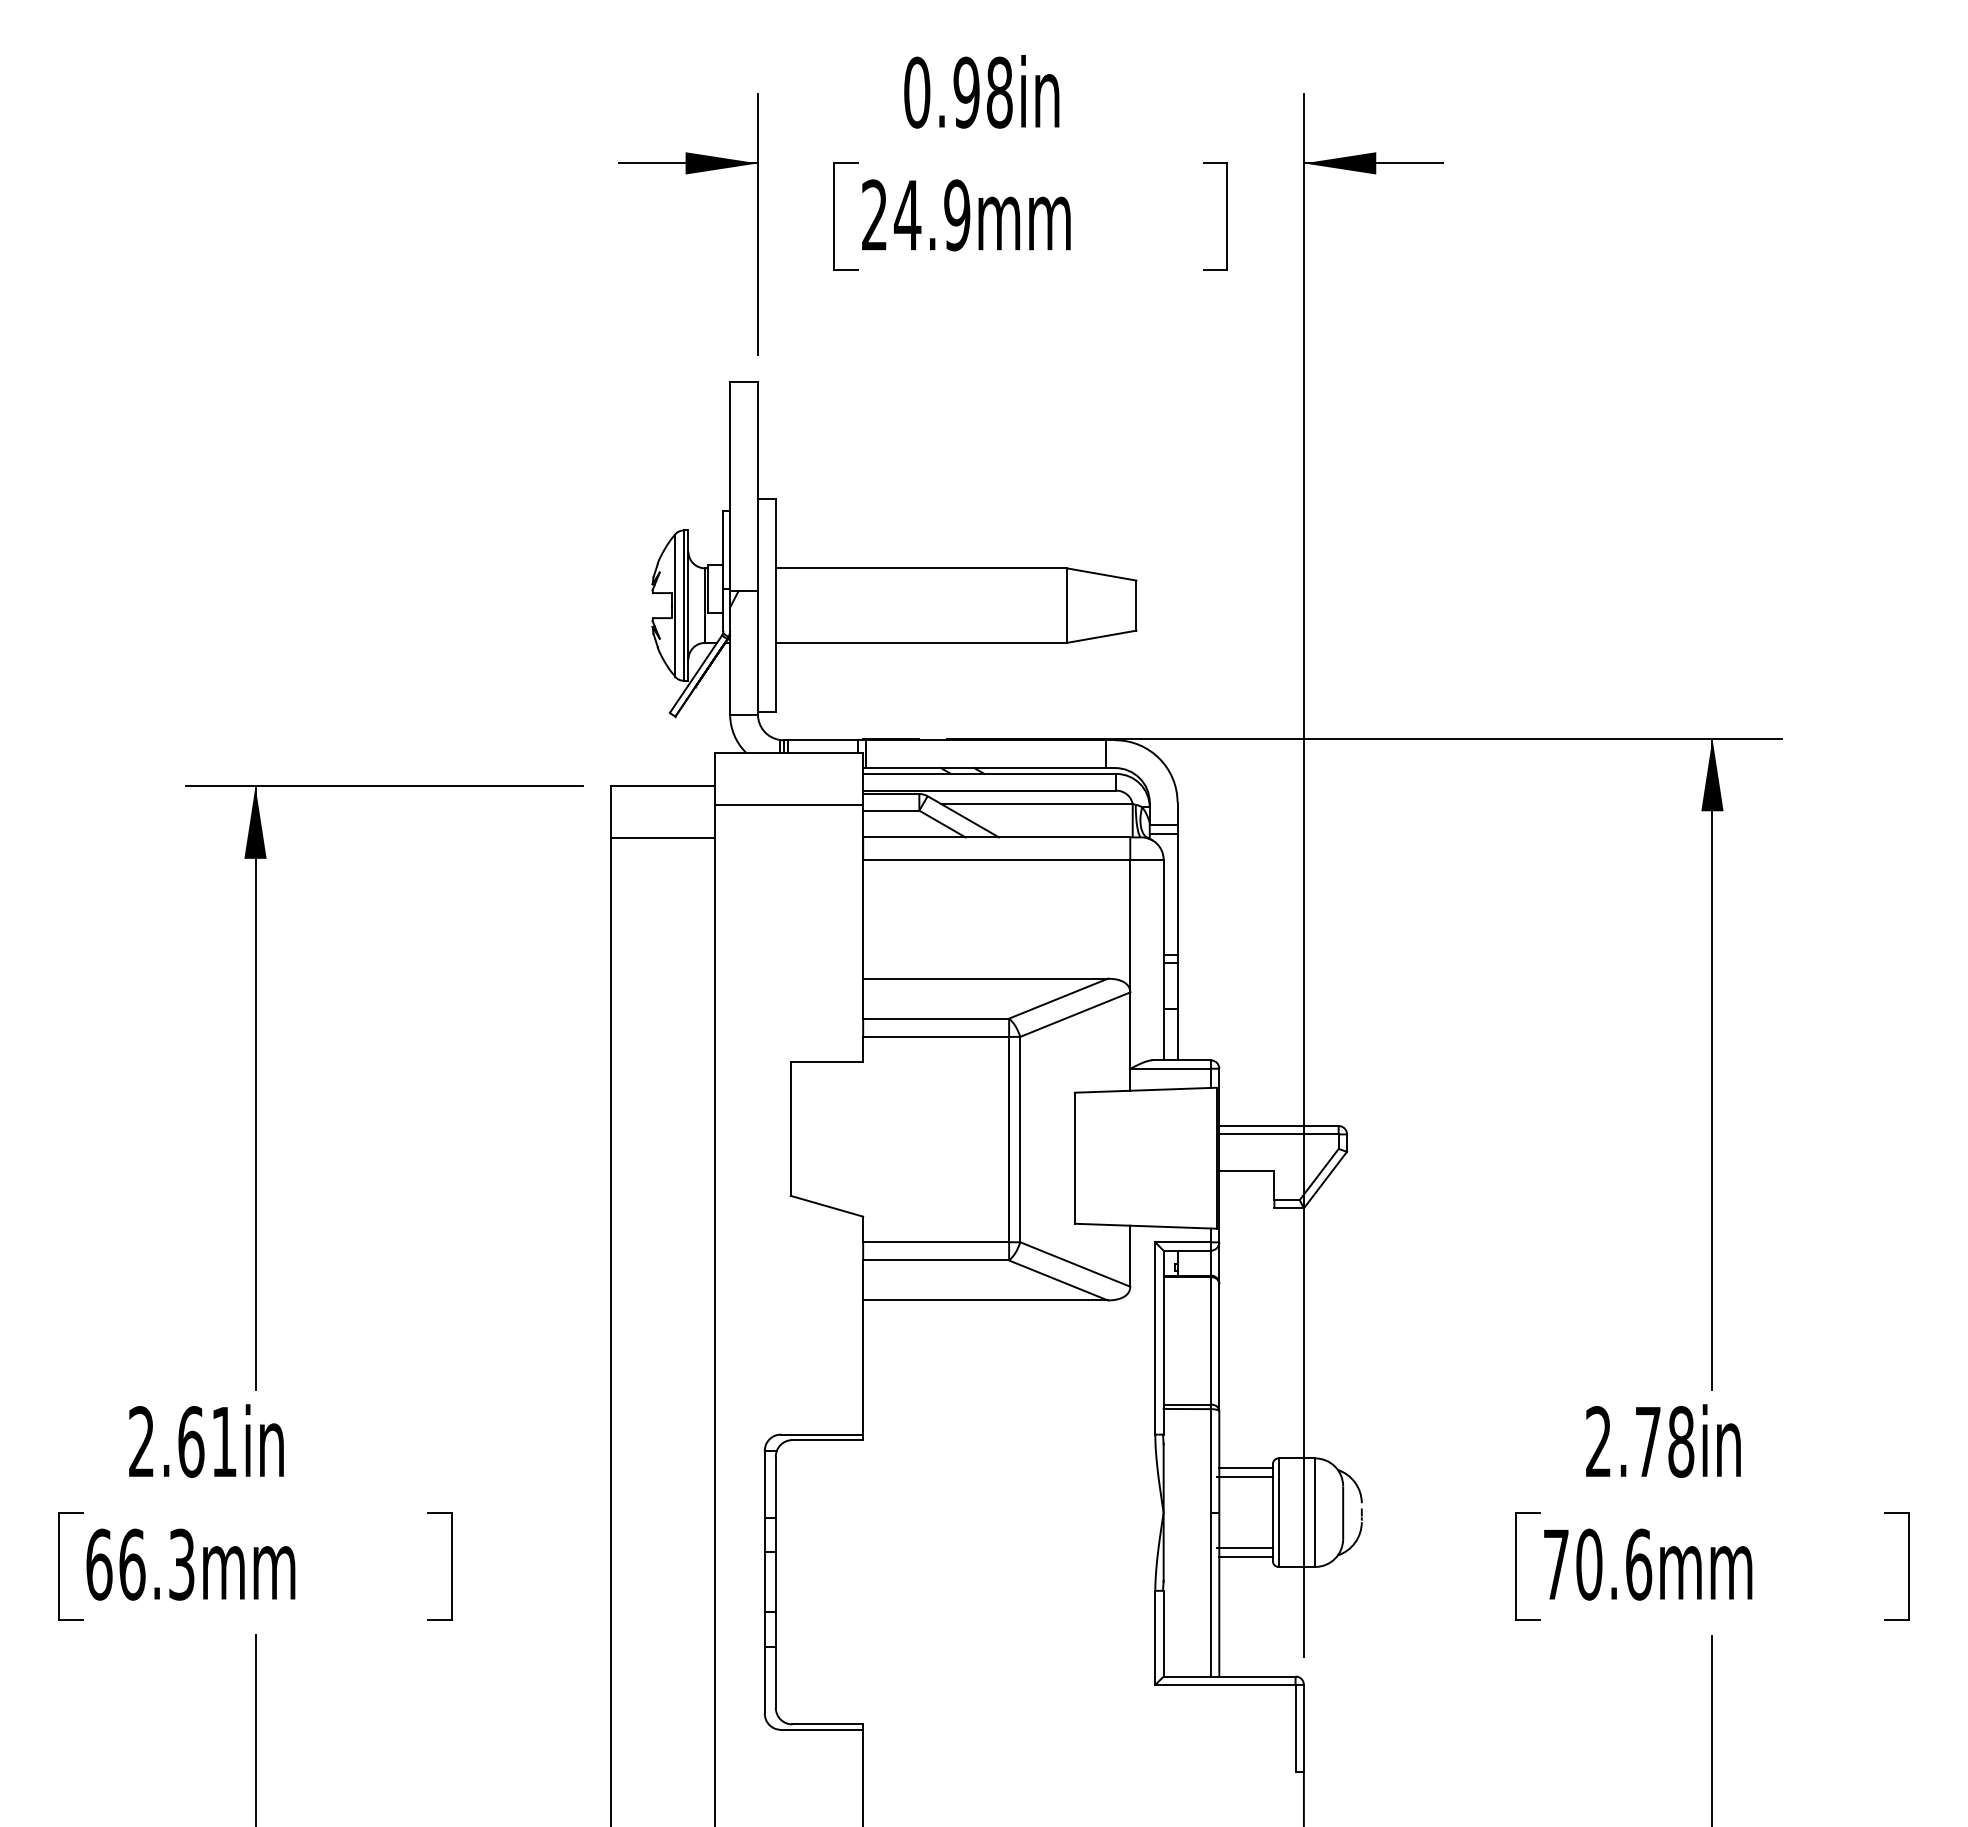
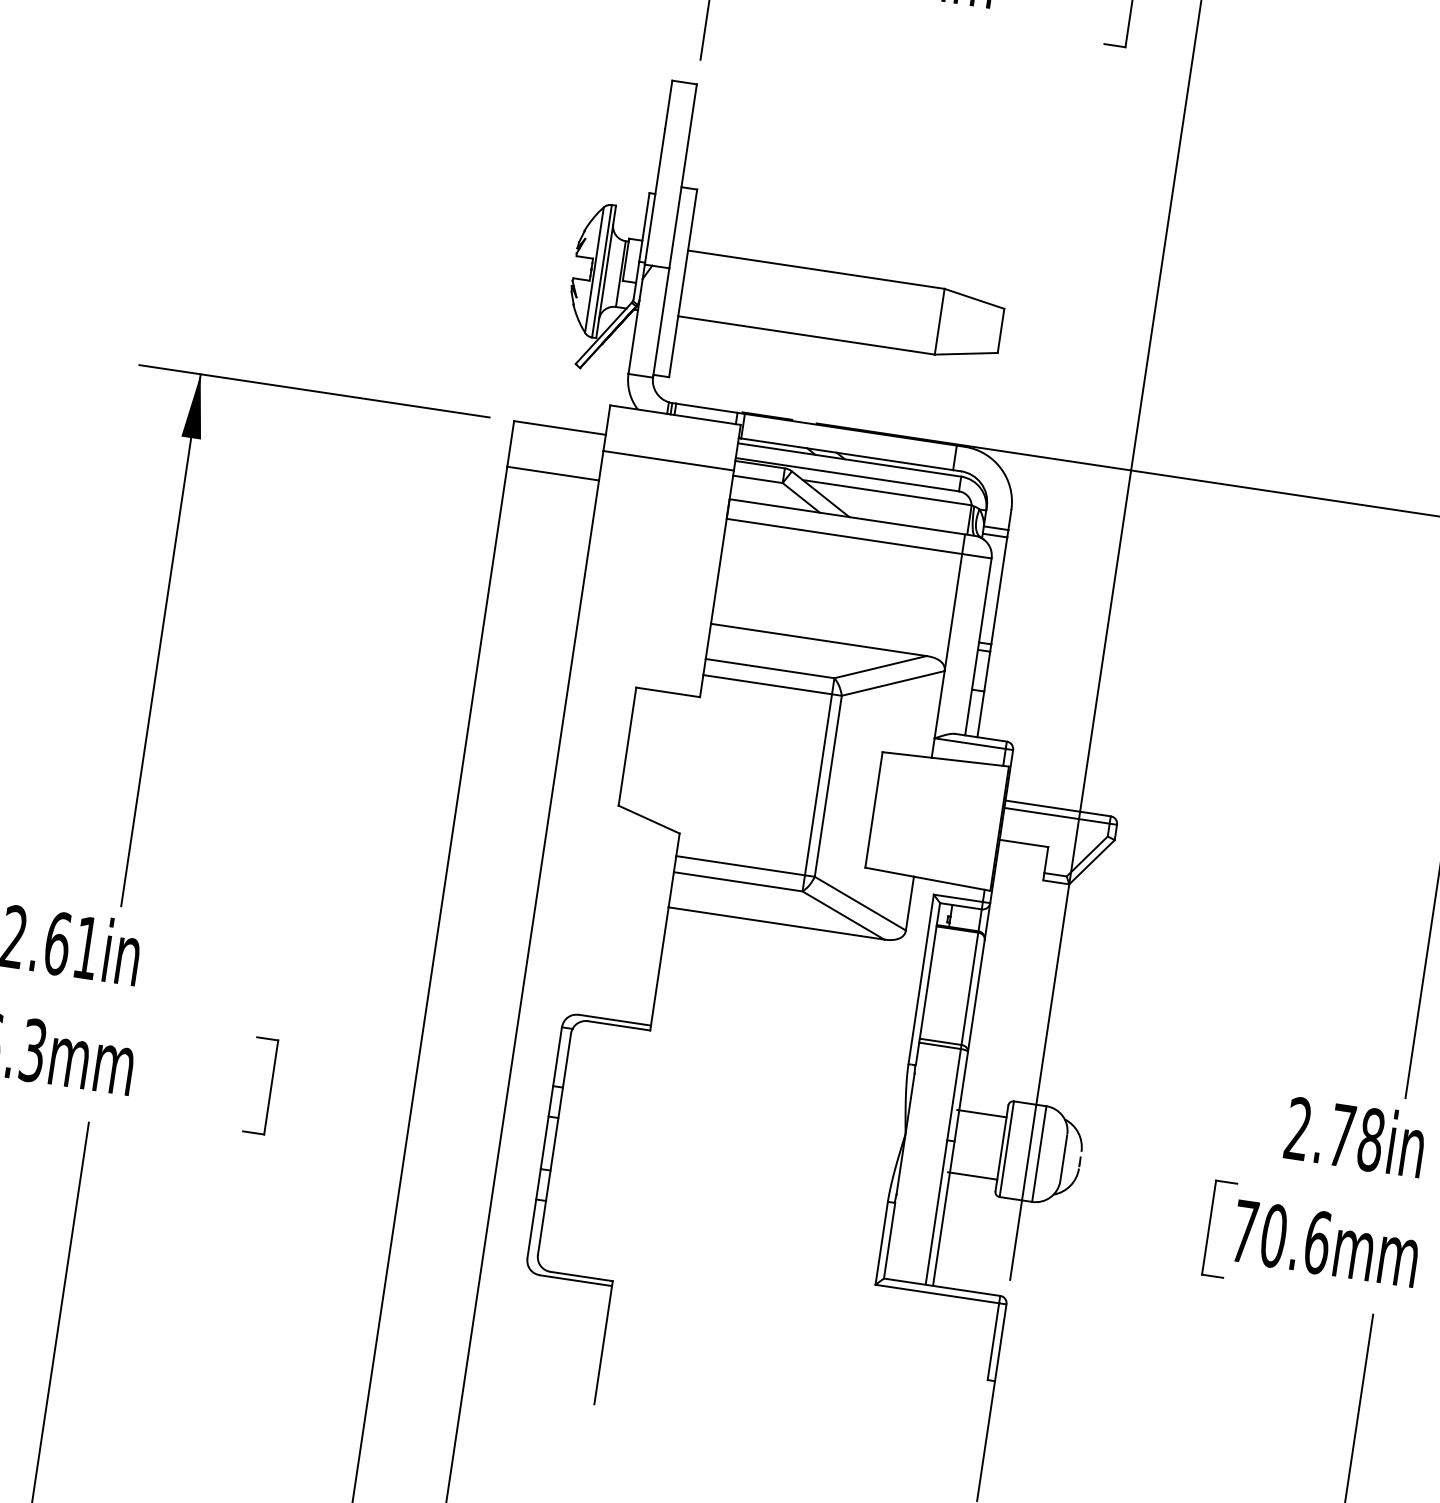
line: (1245, 1468) -> (983, 1105), removed
line: (1245, 1557) -> (971, 1184), removed

